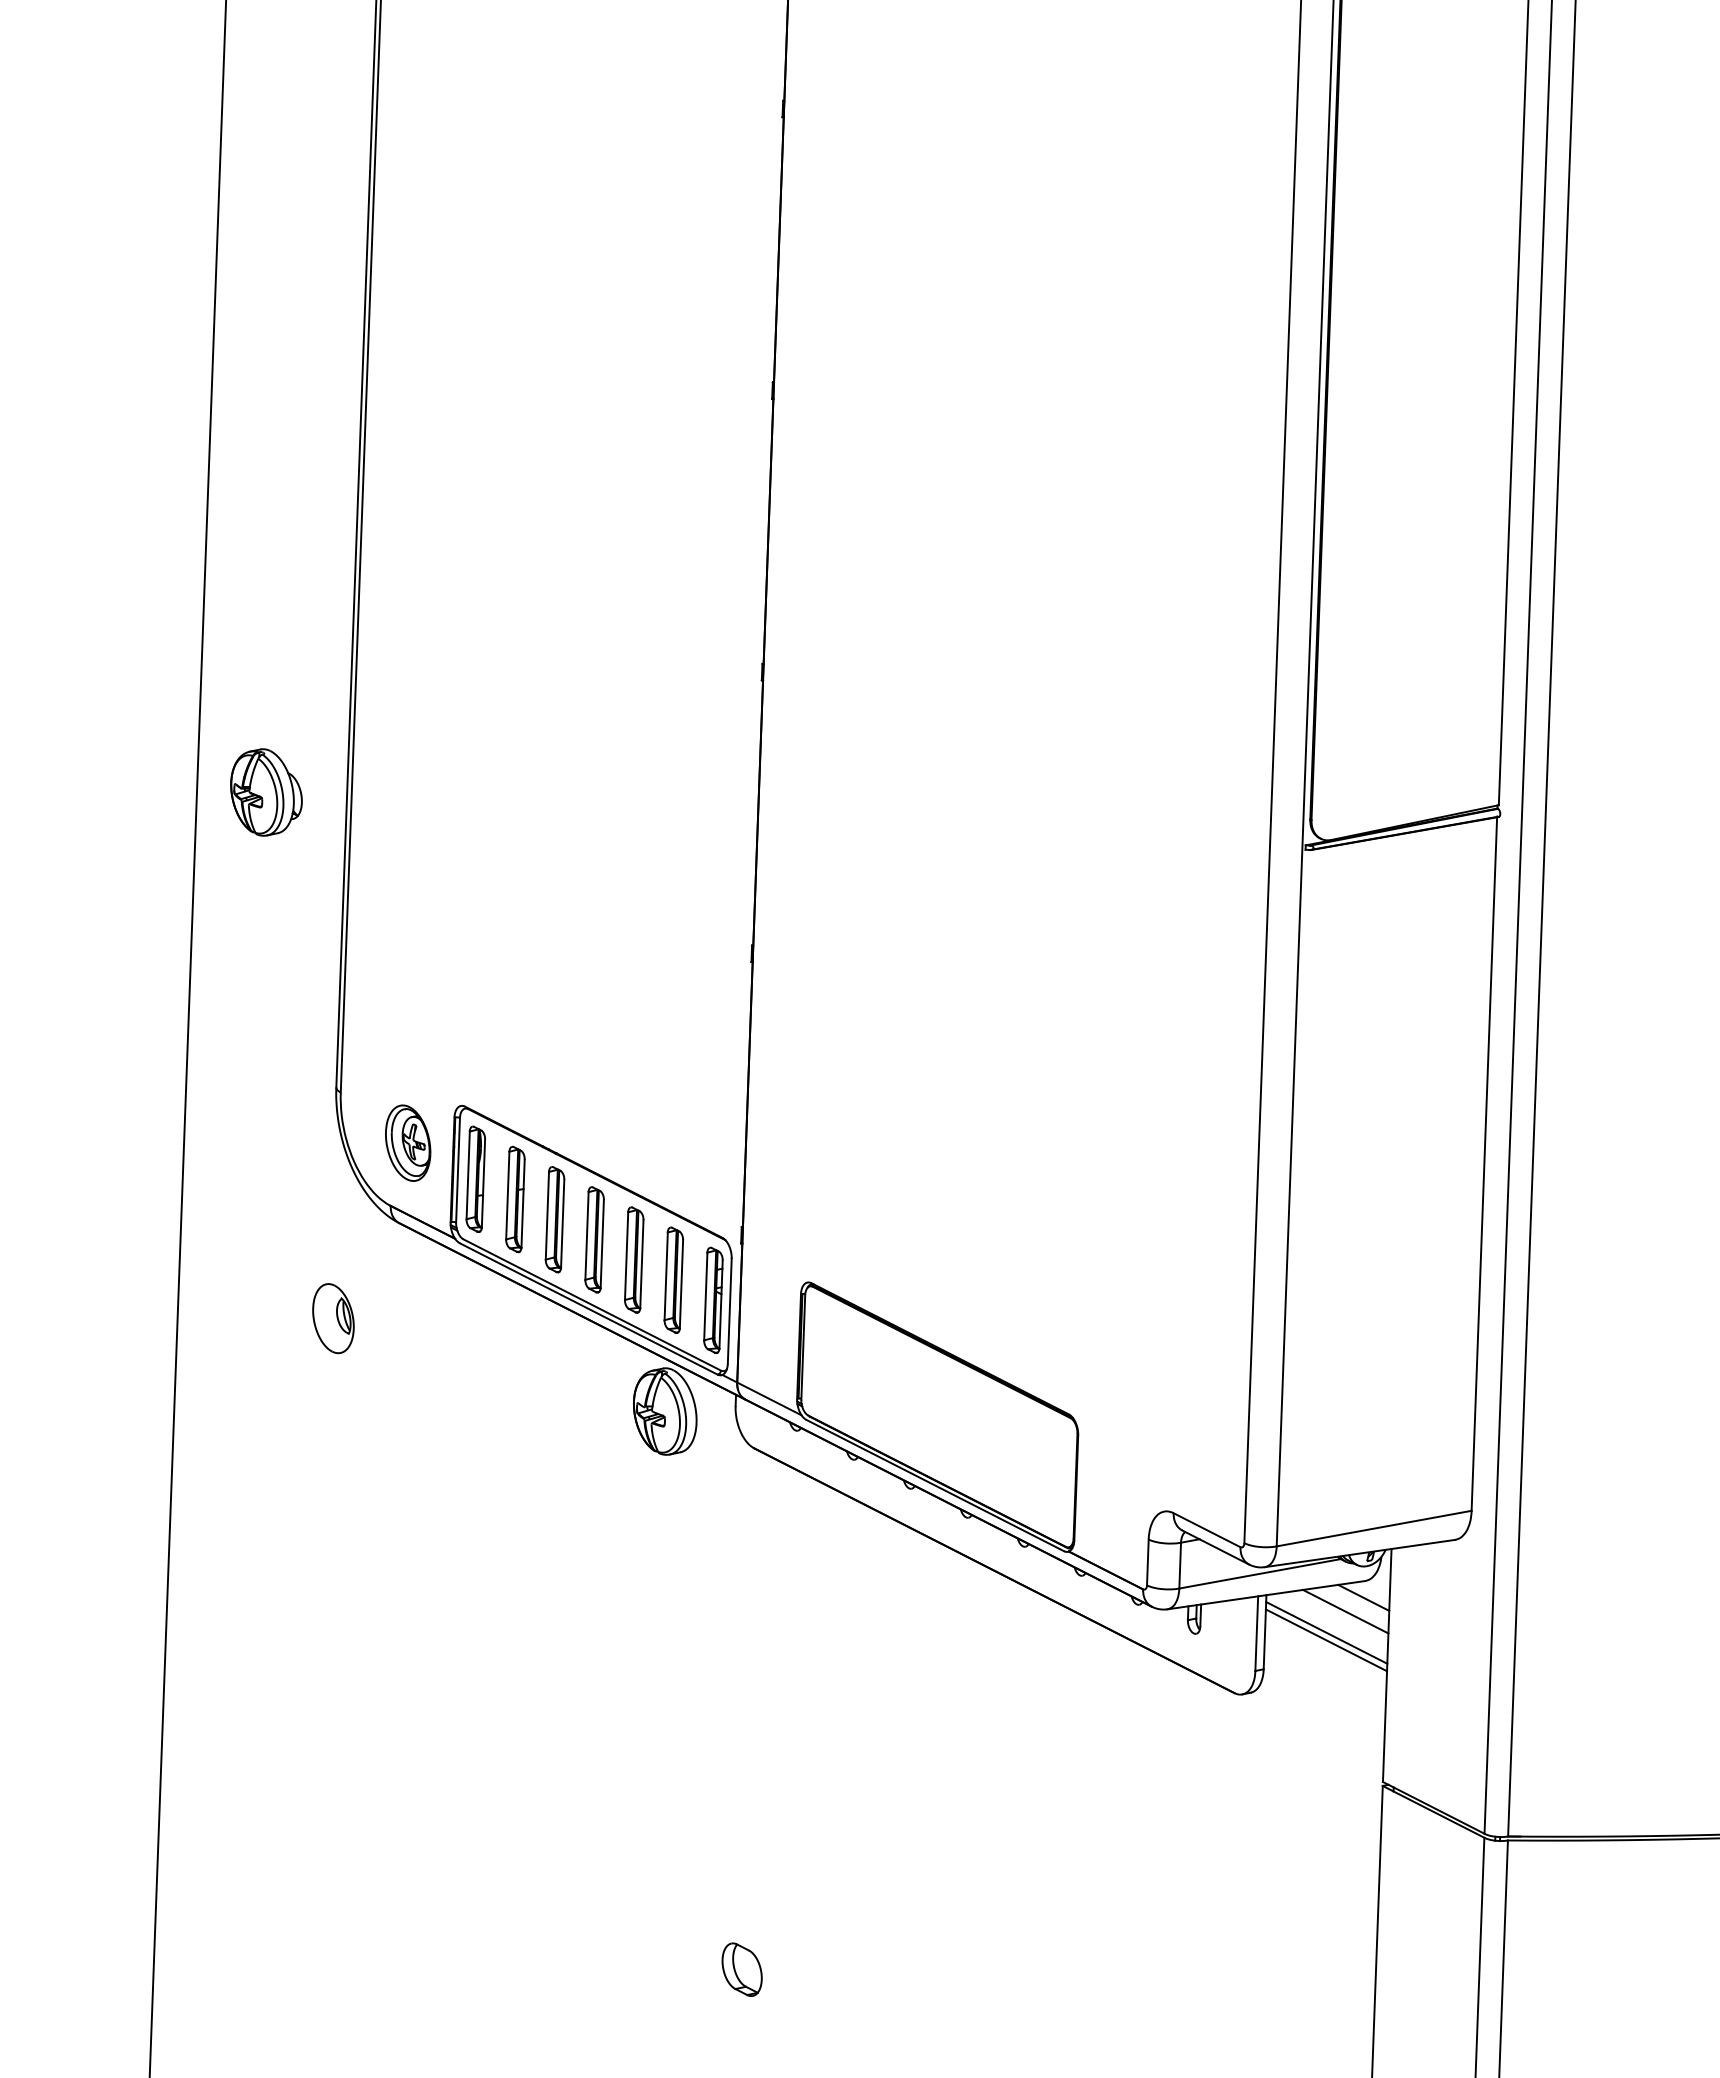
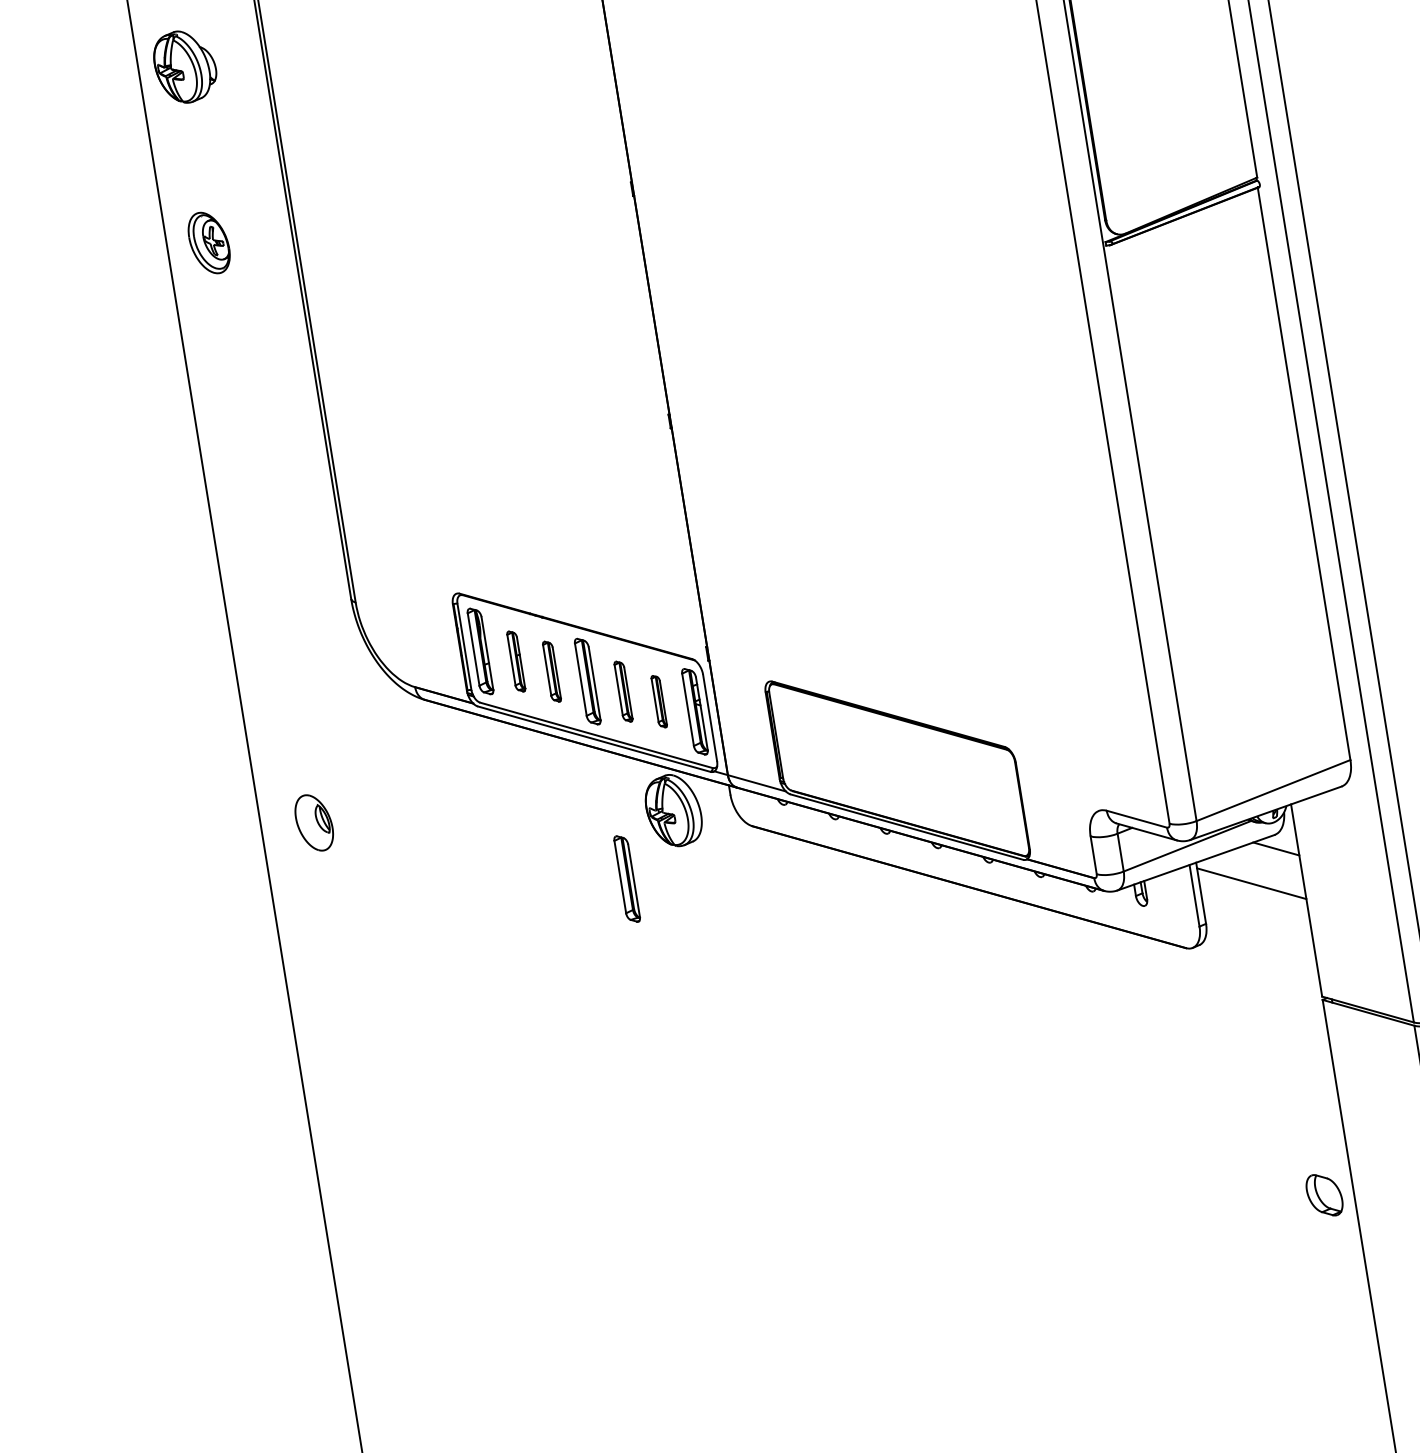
part: (266, 792) -> (185, 66), moved
part: (408, 1142) -> (209, 242), moved
part: (515, 1199) -> (516, 661), size x0.7
part: (554, 1219) -> (551, 671), size x0.7
part: (634, 1259) -> (623, 691), size x0.7
part: (673, 1279) -> (658, 701), size x0.6
part: (333, 1318) -> (314, 822), moved
part: (594, 1480) -> (627, 878), added
line: (1345, 1611) -> (1263, 863), removed
line: (1326, 1640) -> (1252, 889), removed
part: (741, 1969) -> (1323, 1195), moved

